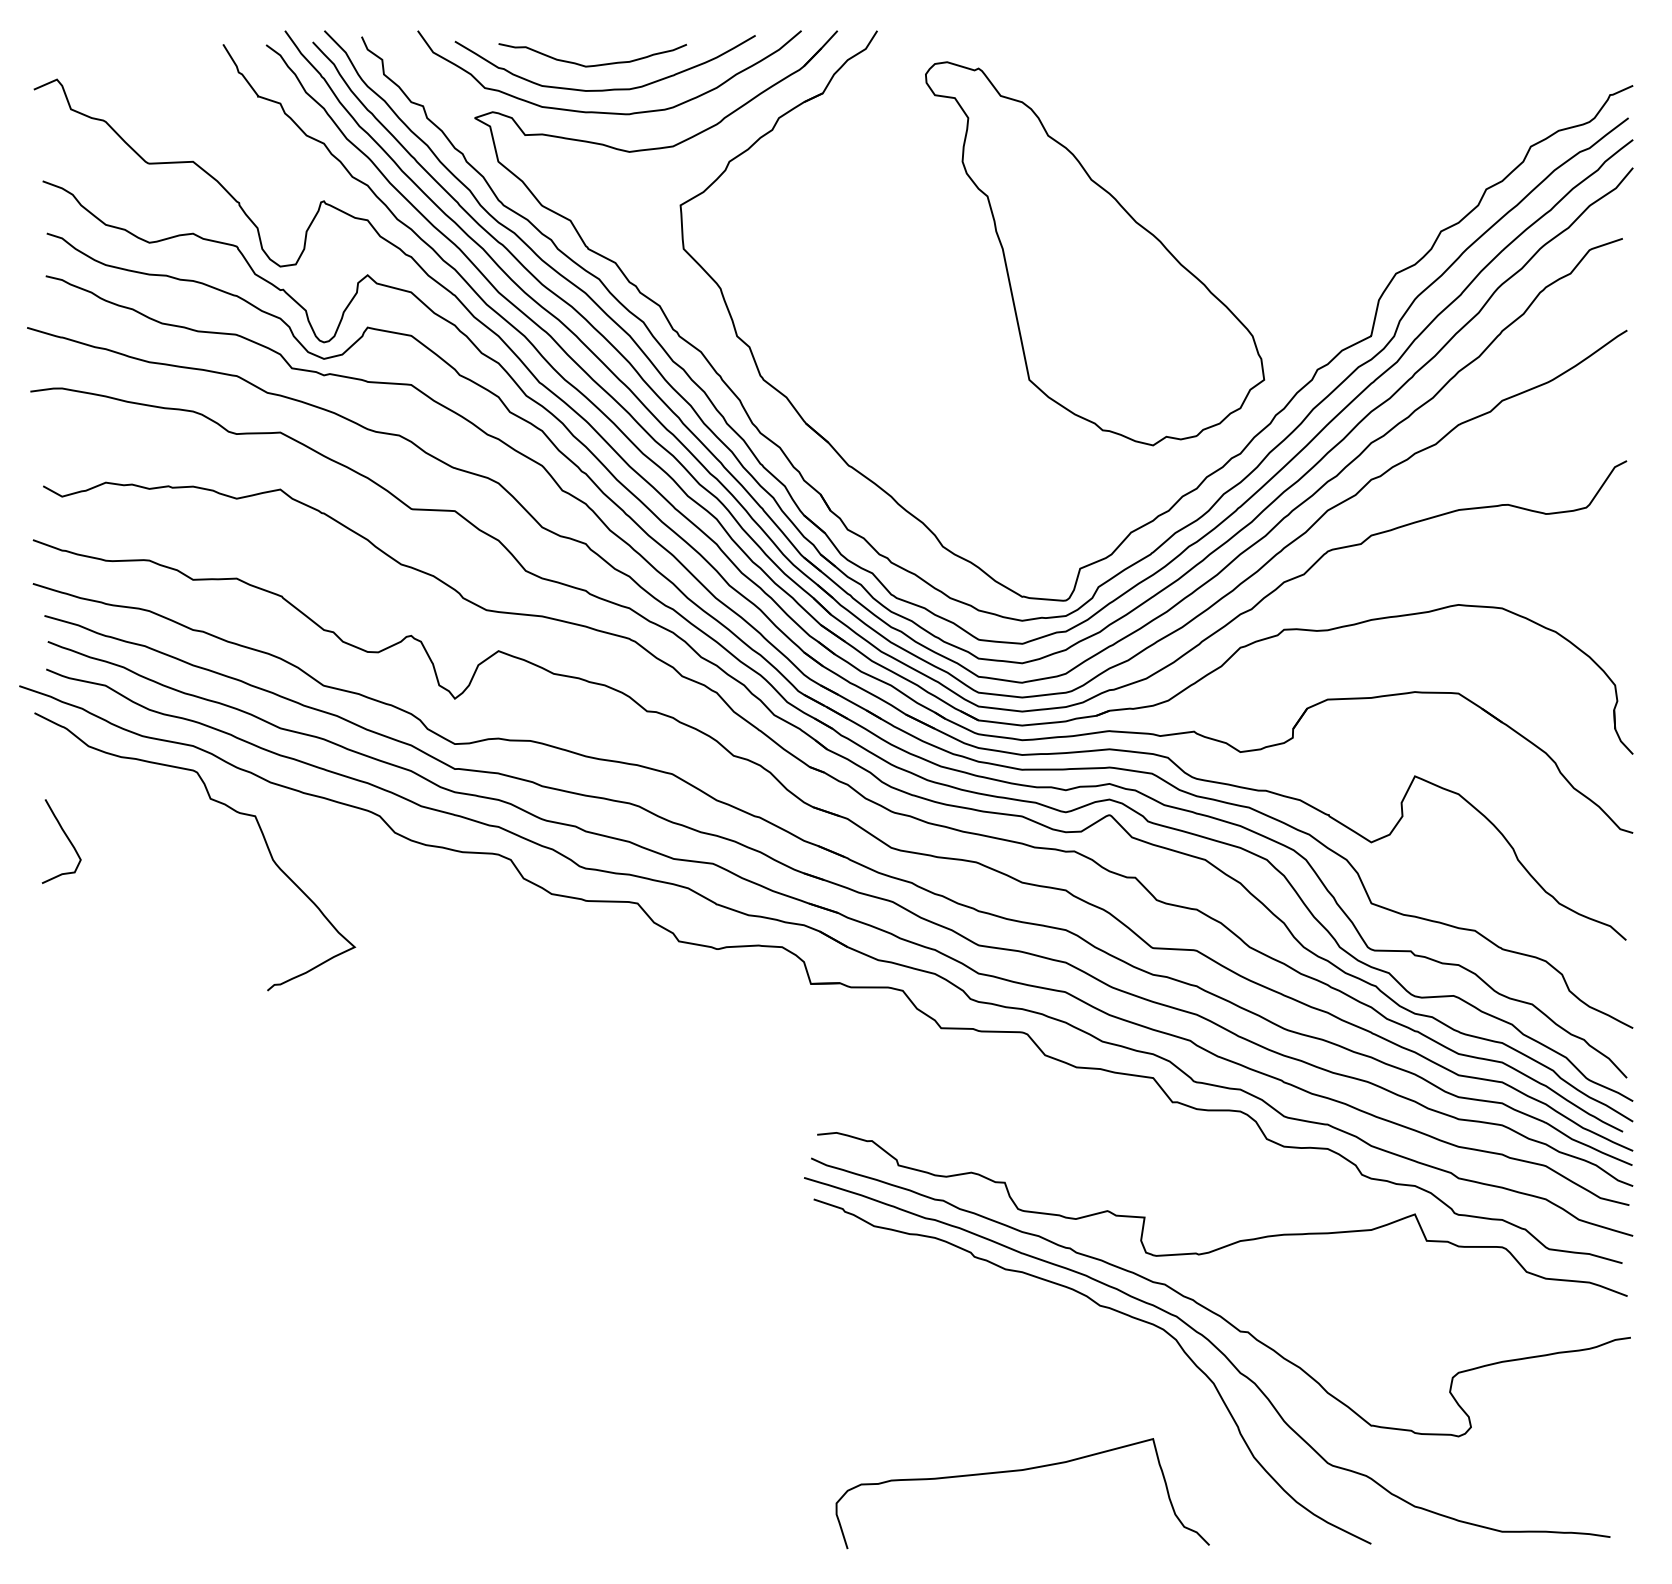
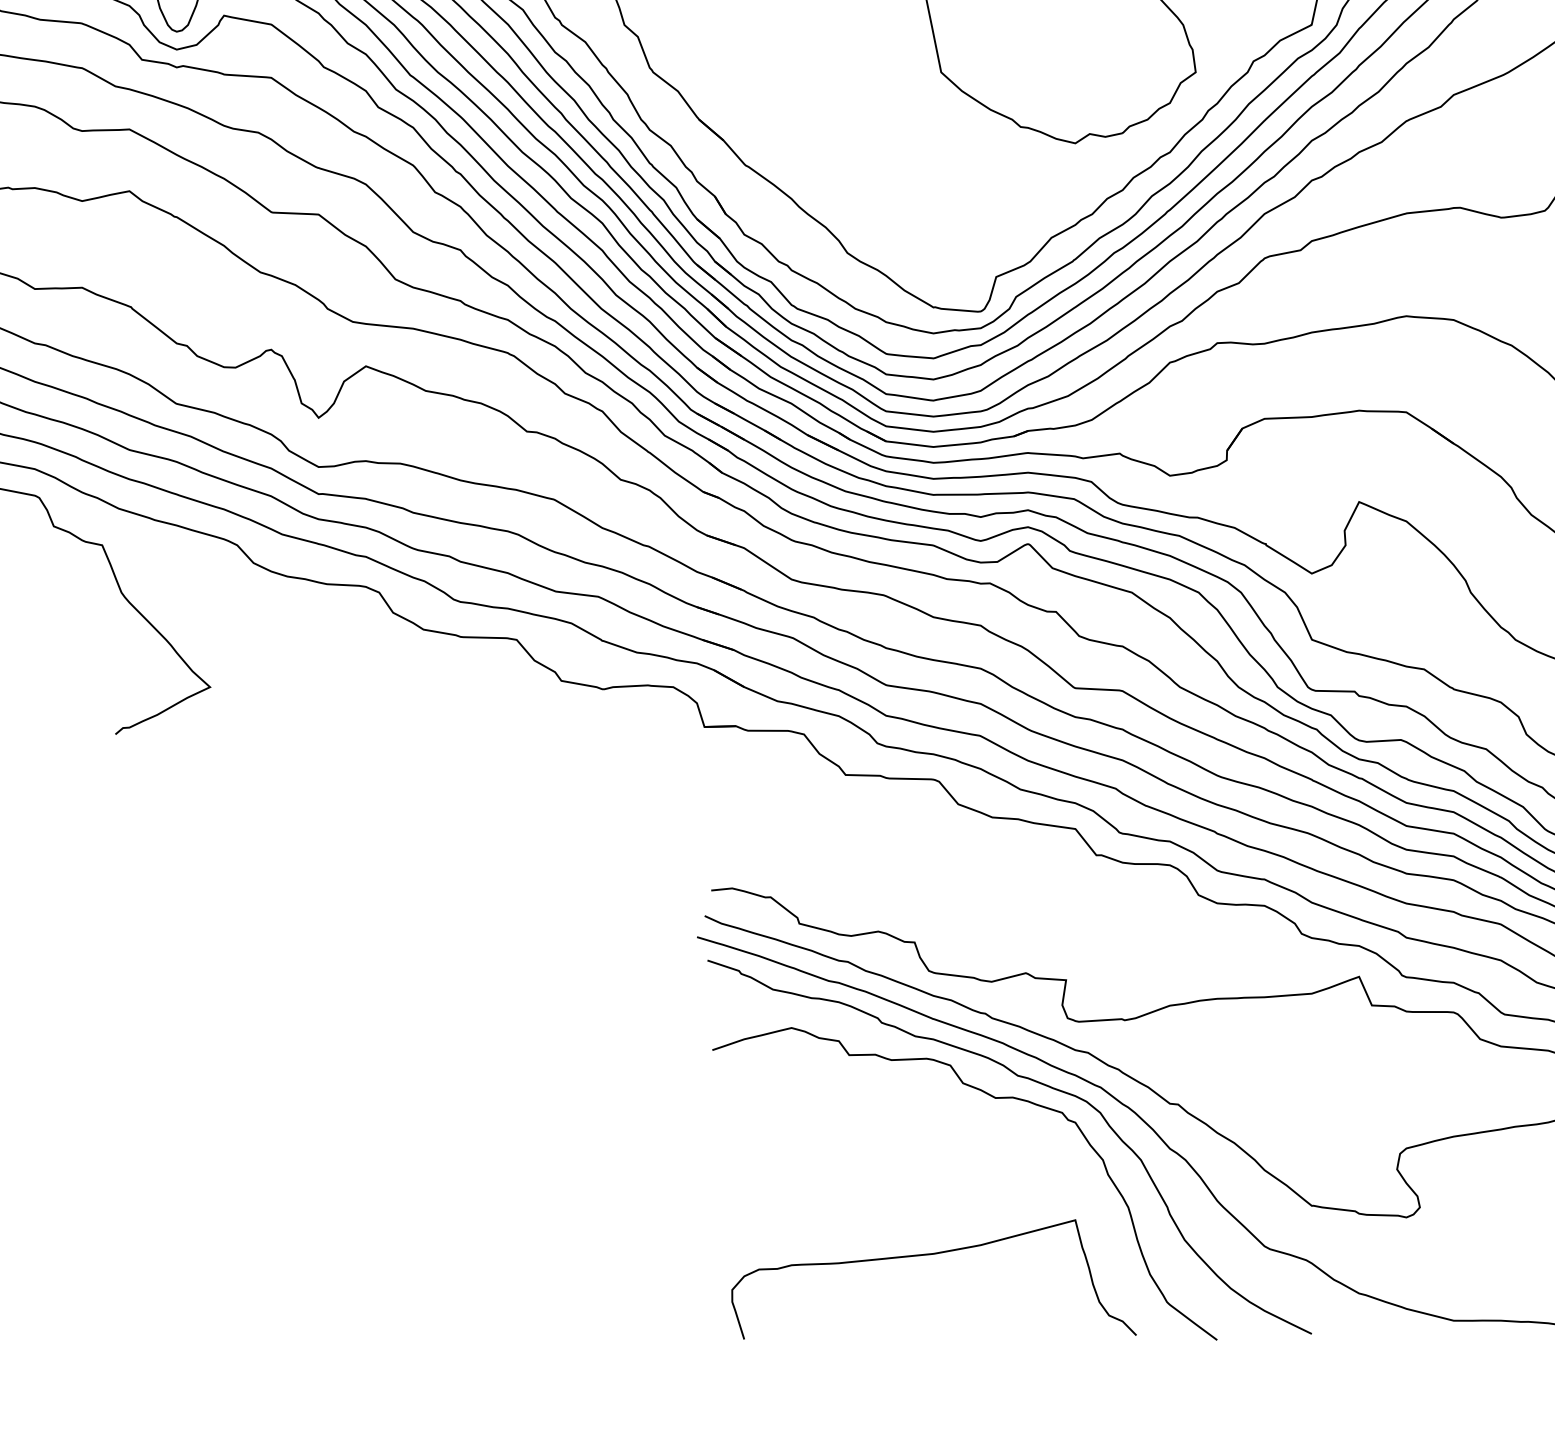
curve: (1079, 1327) -> (995, 1099), added

